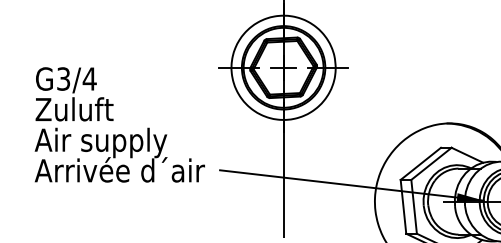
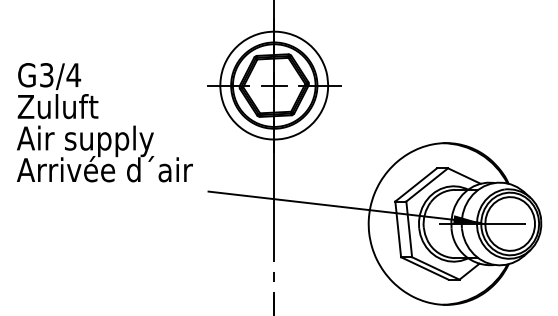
part: (113, 120) -> (98, 118), moved

